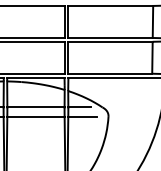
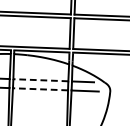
line: (35, 107) -> (40, 80), solid -> dashed
line: (35, 116) -> (40, 88), solid -> dashed

